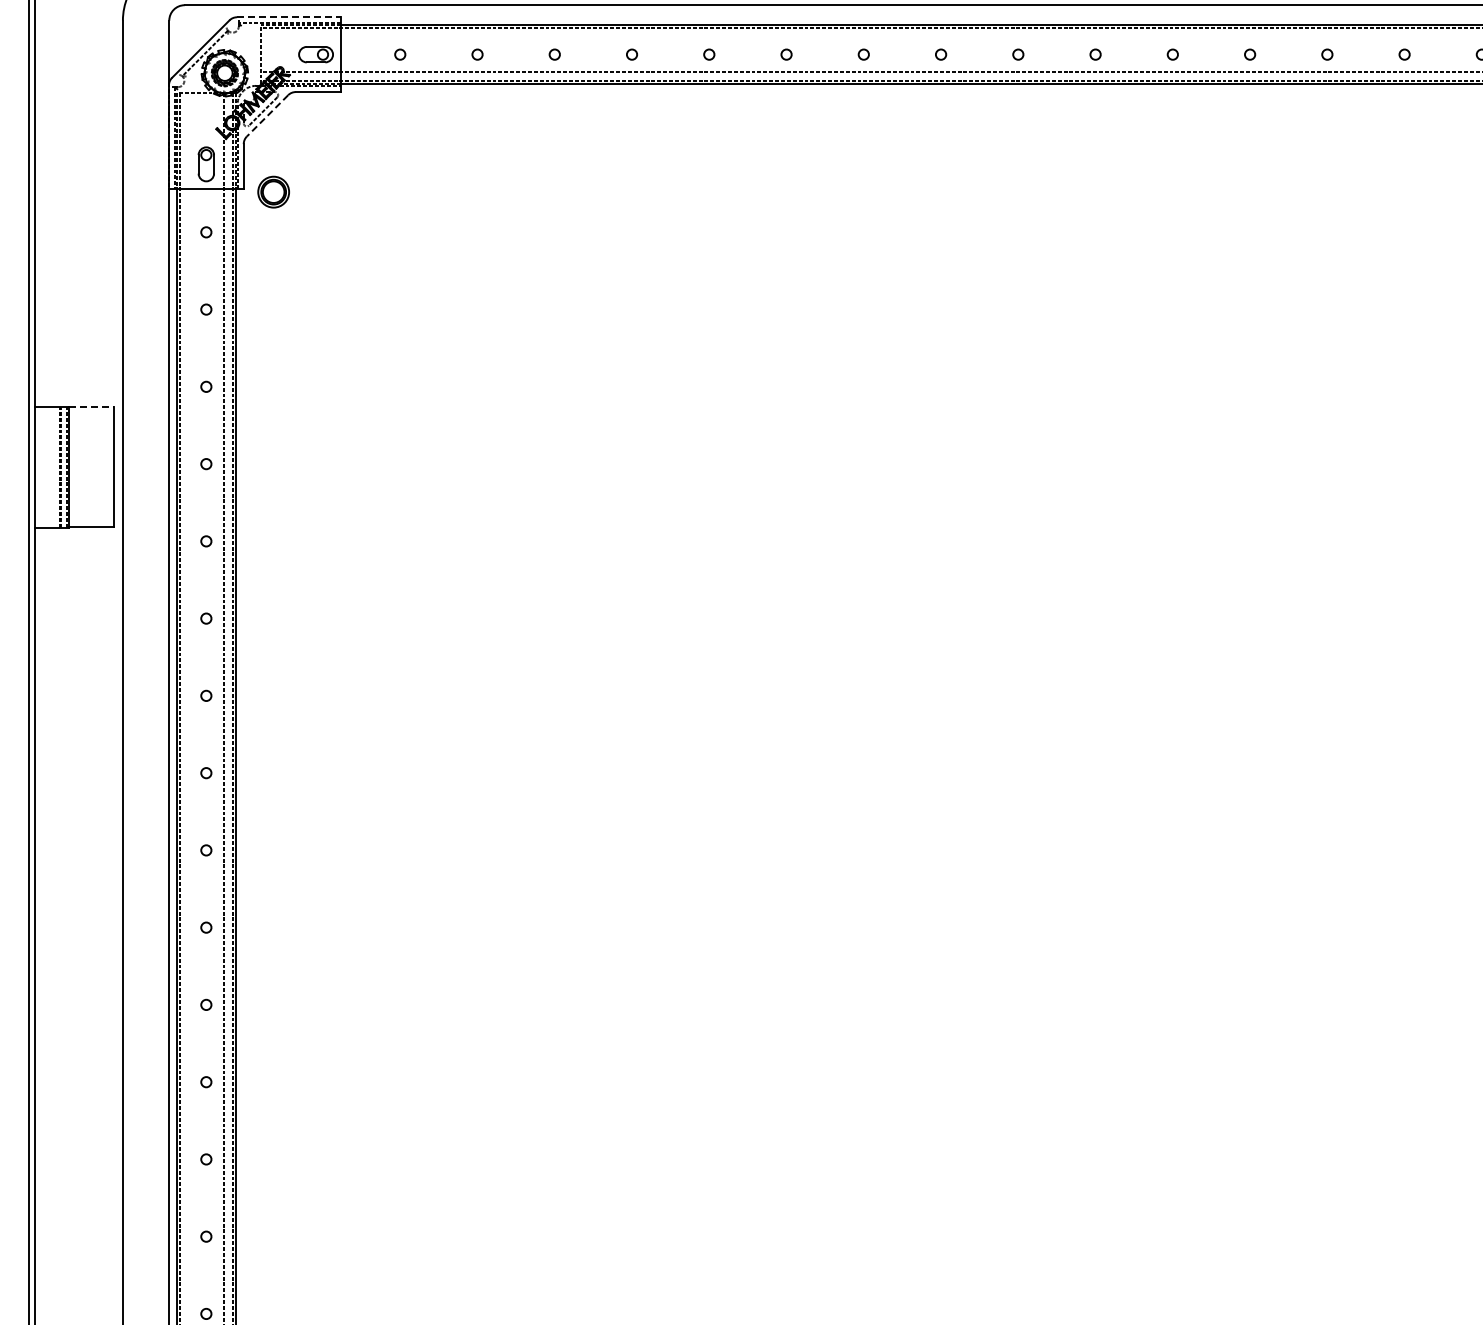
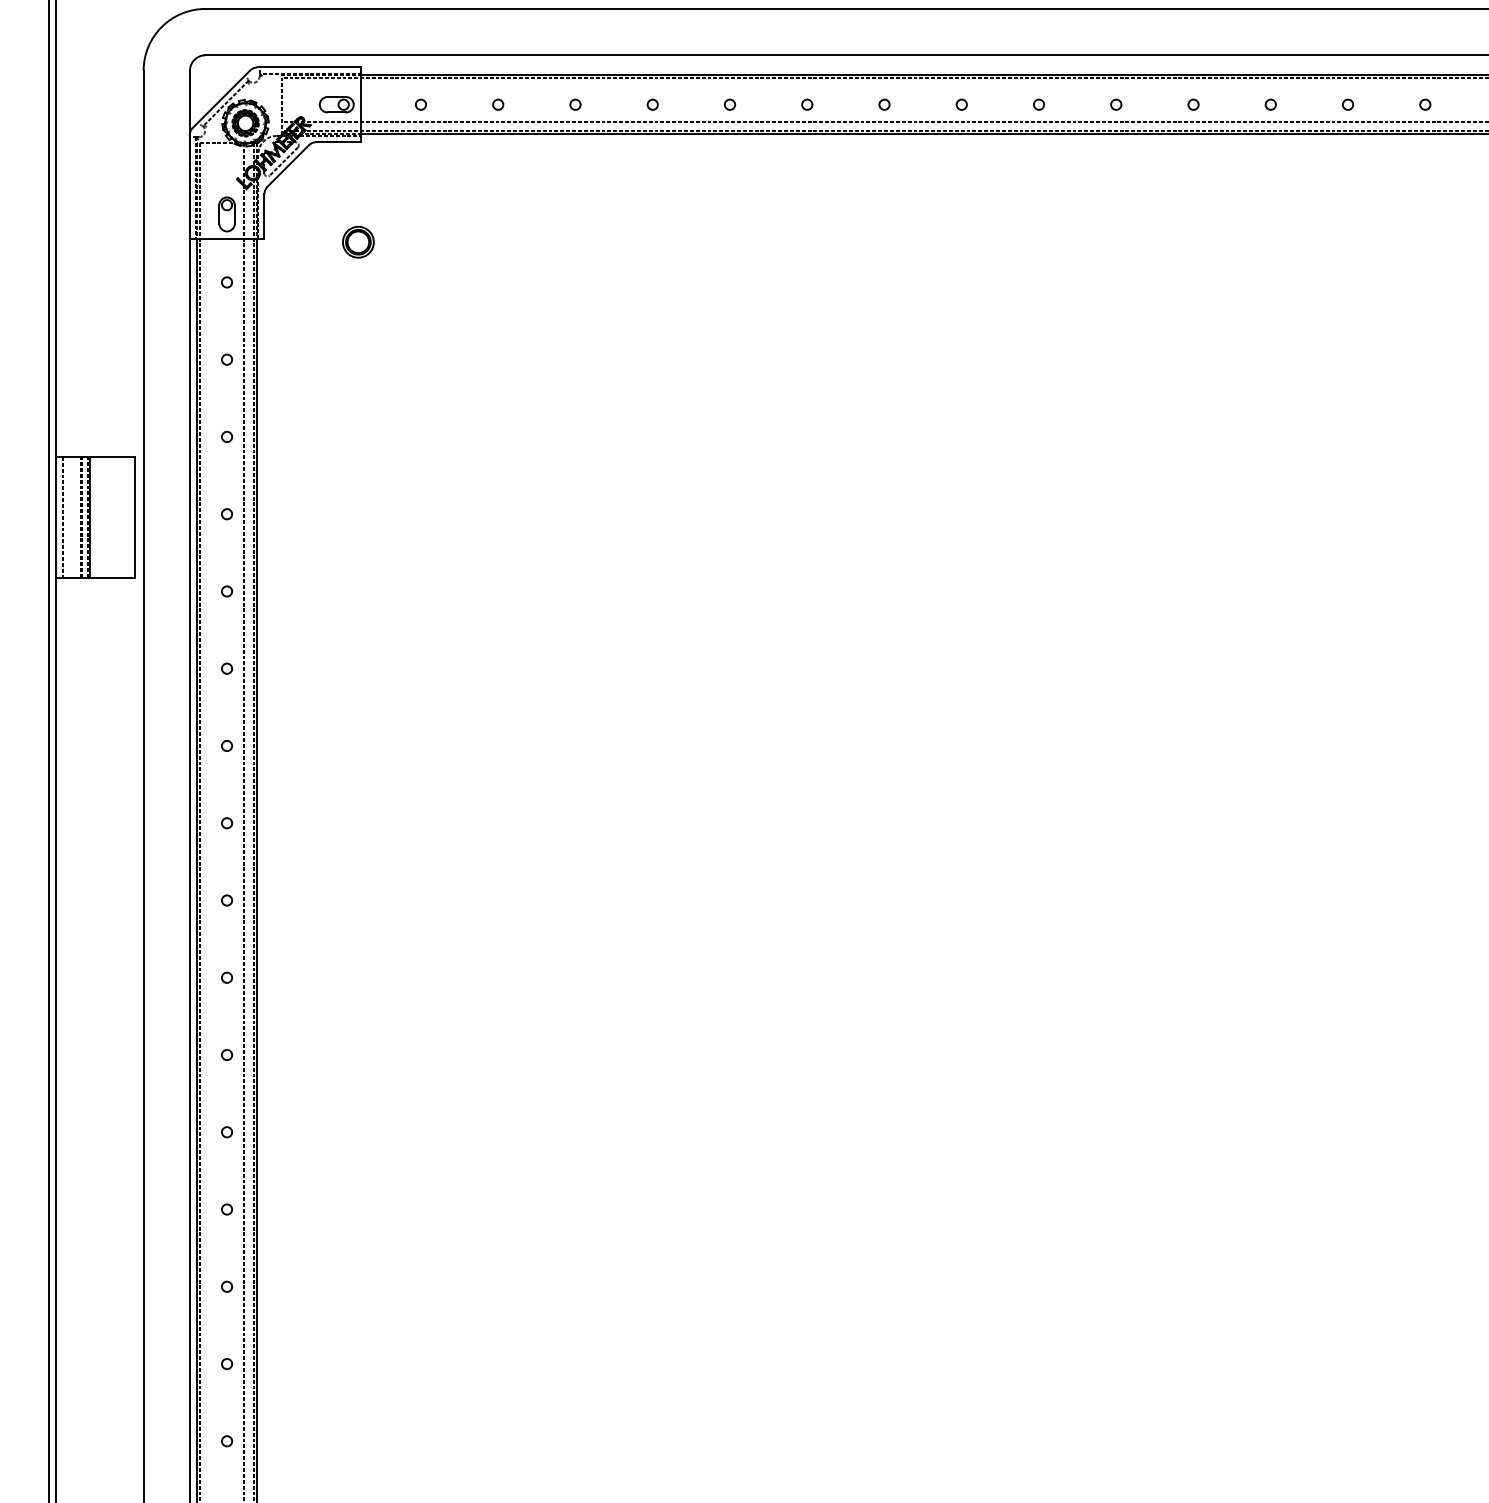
line: (288, 17) -> (309, 67), dashed -> solid
line: (266, 116) -> (287, 166), dashed -> solid
part: (273, 191) -> (358, 241), moved
line: (91, 407) -> (112, 457), dashed -> solid
line: (42, 466) -> (63, 516), added

